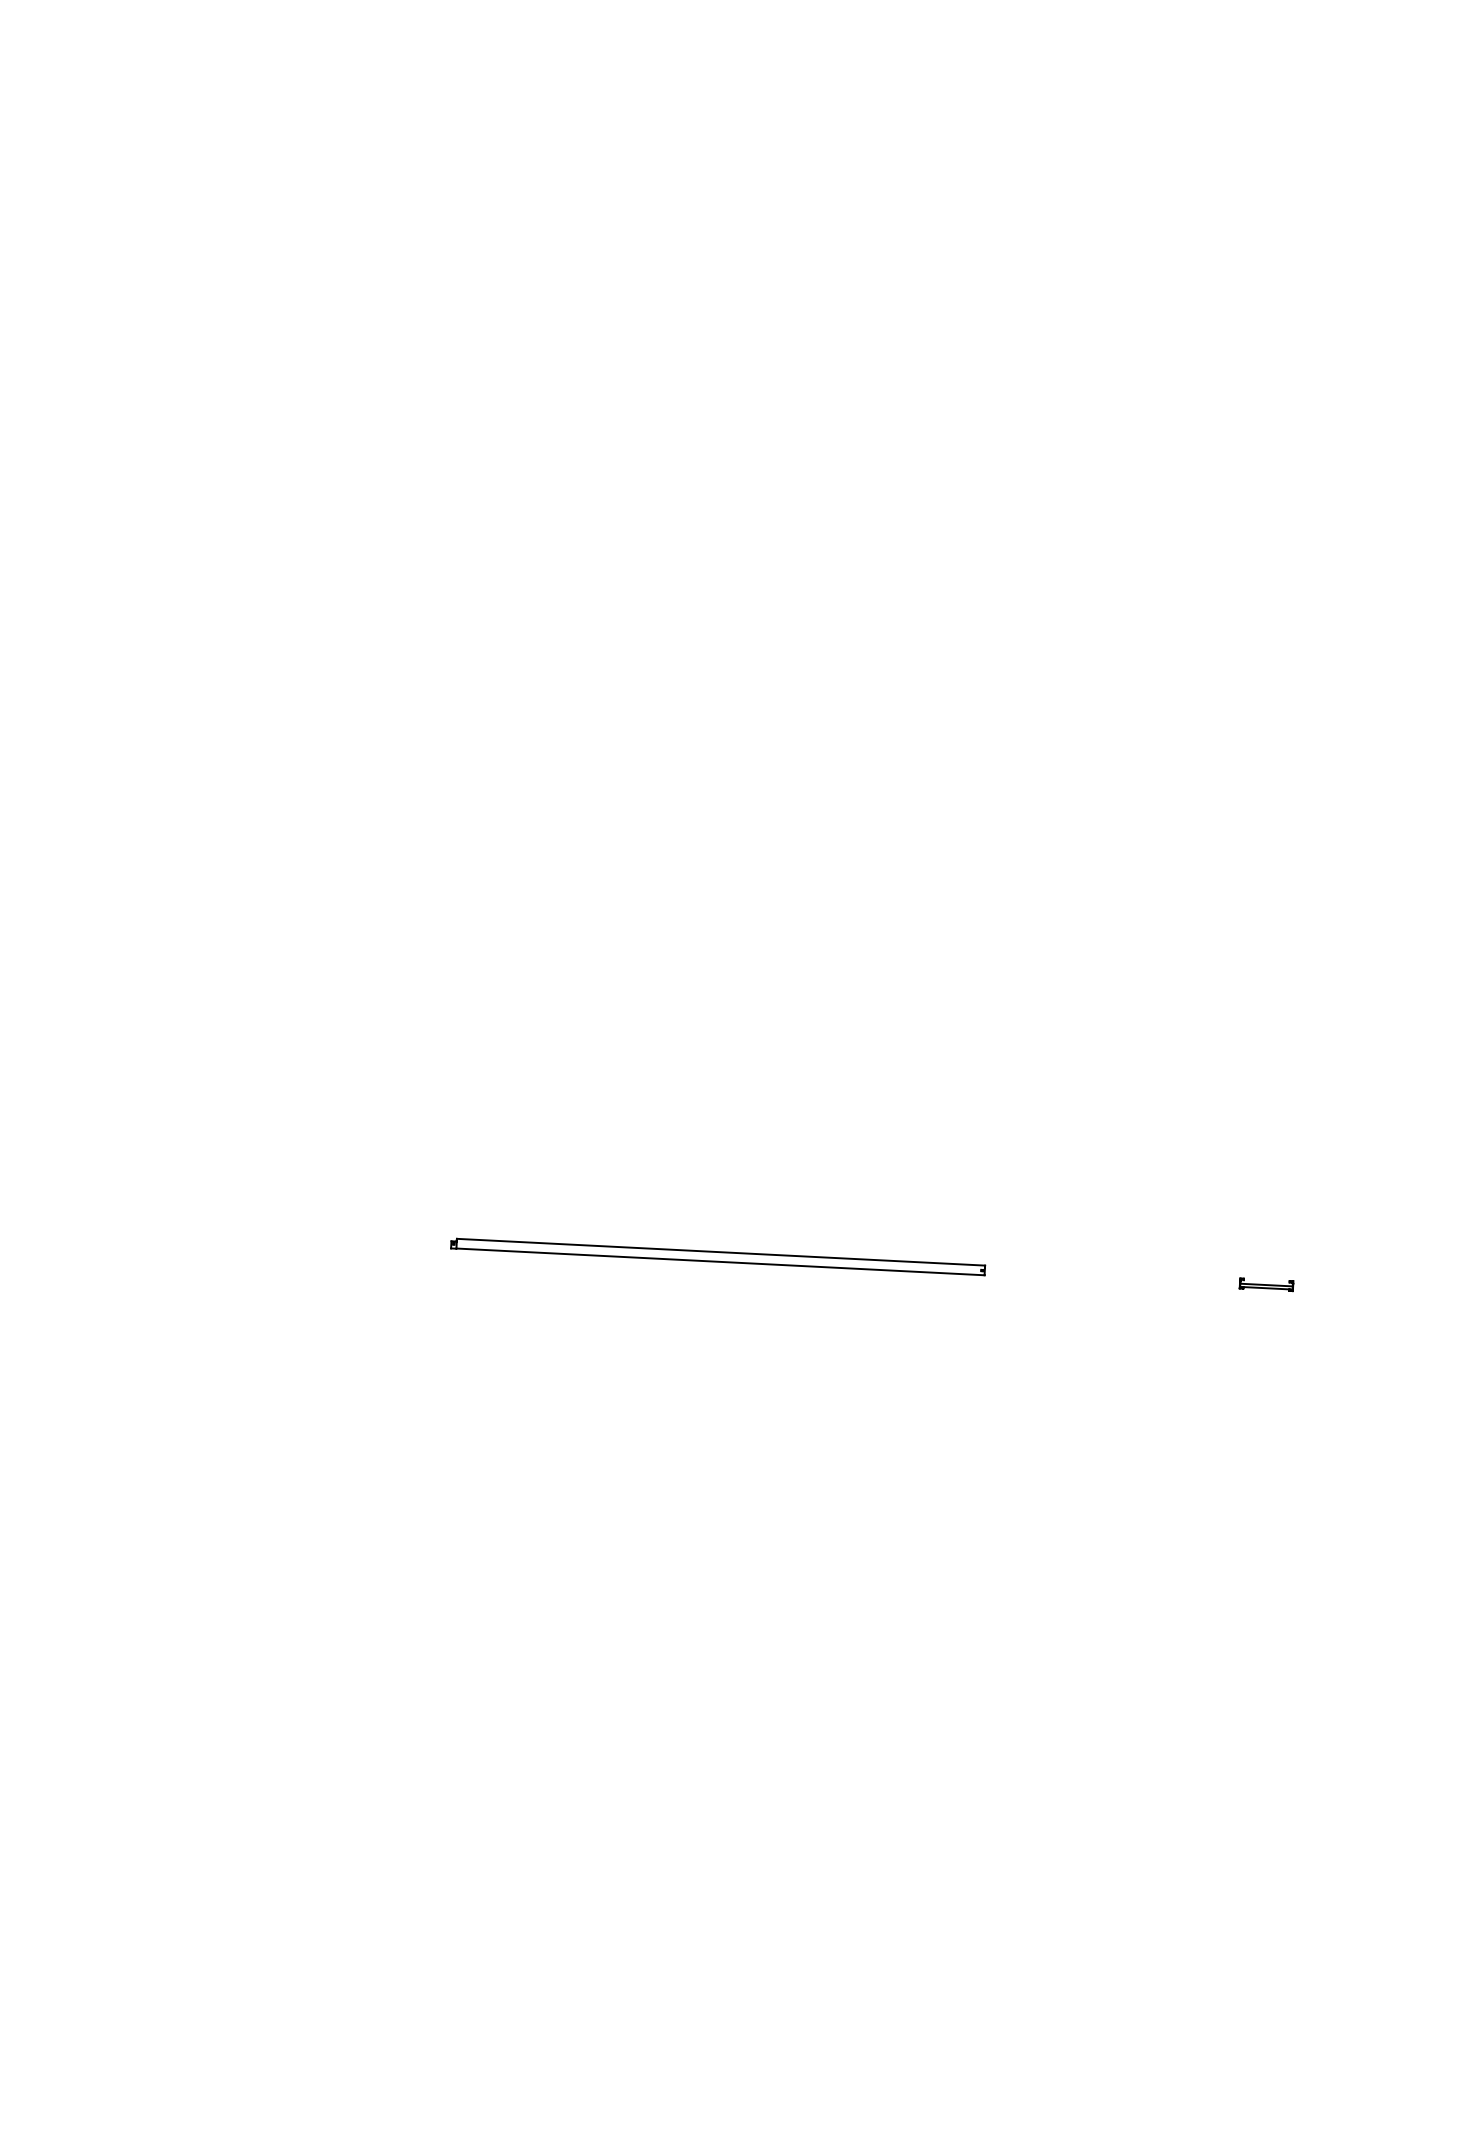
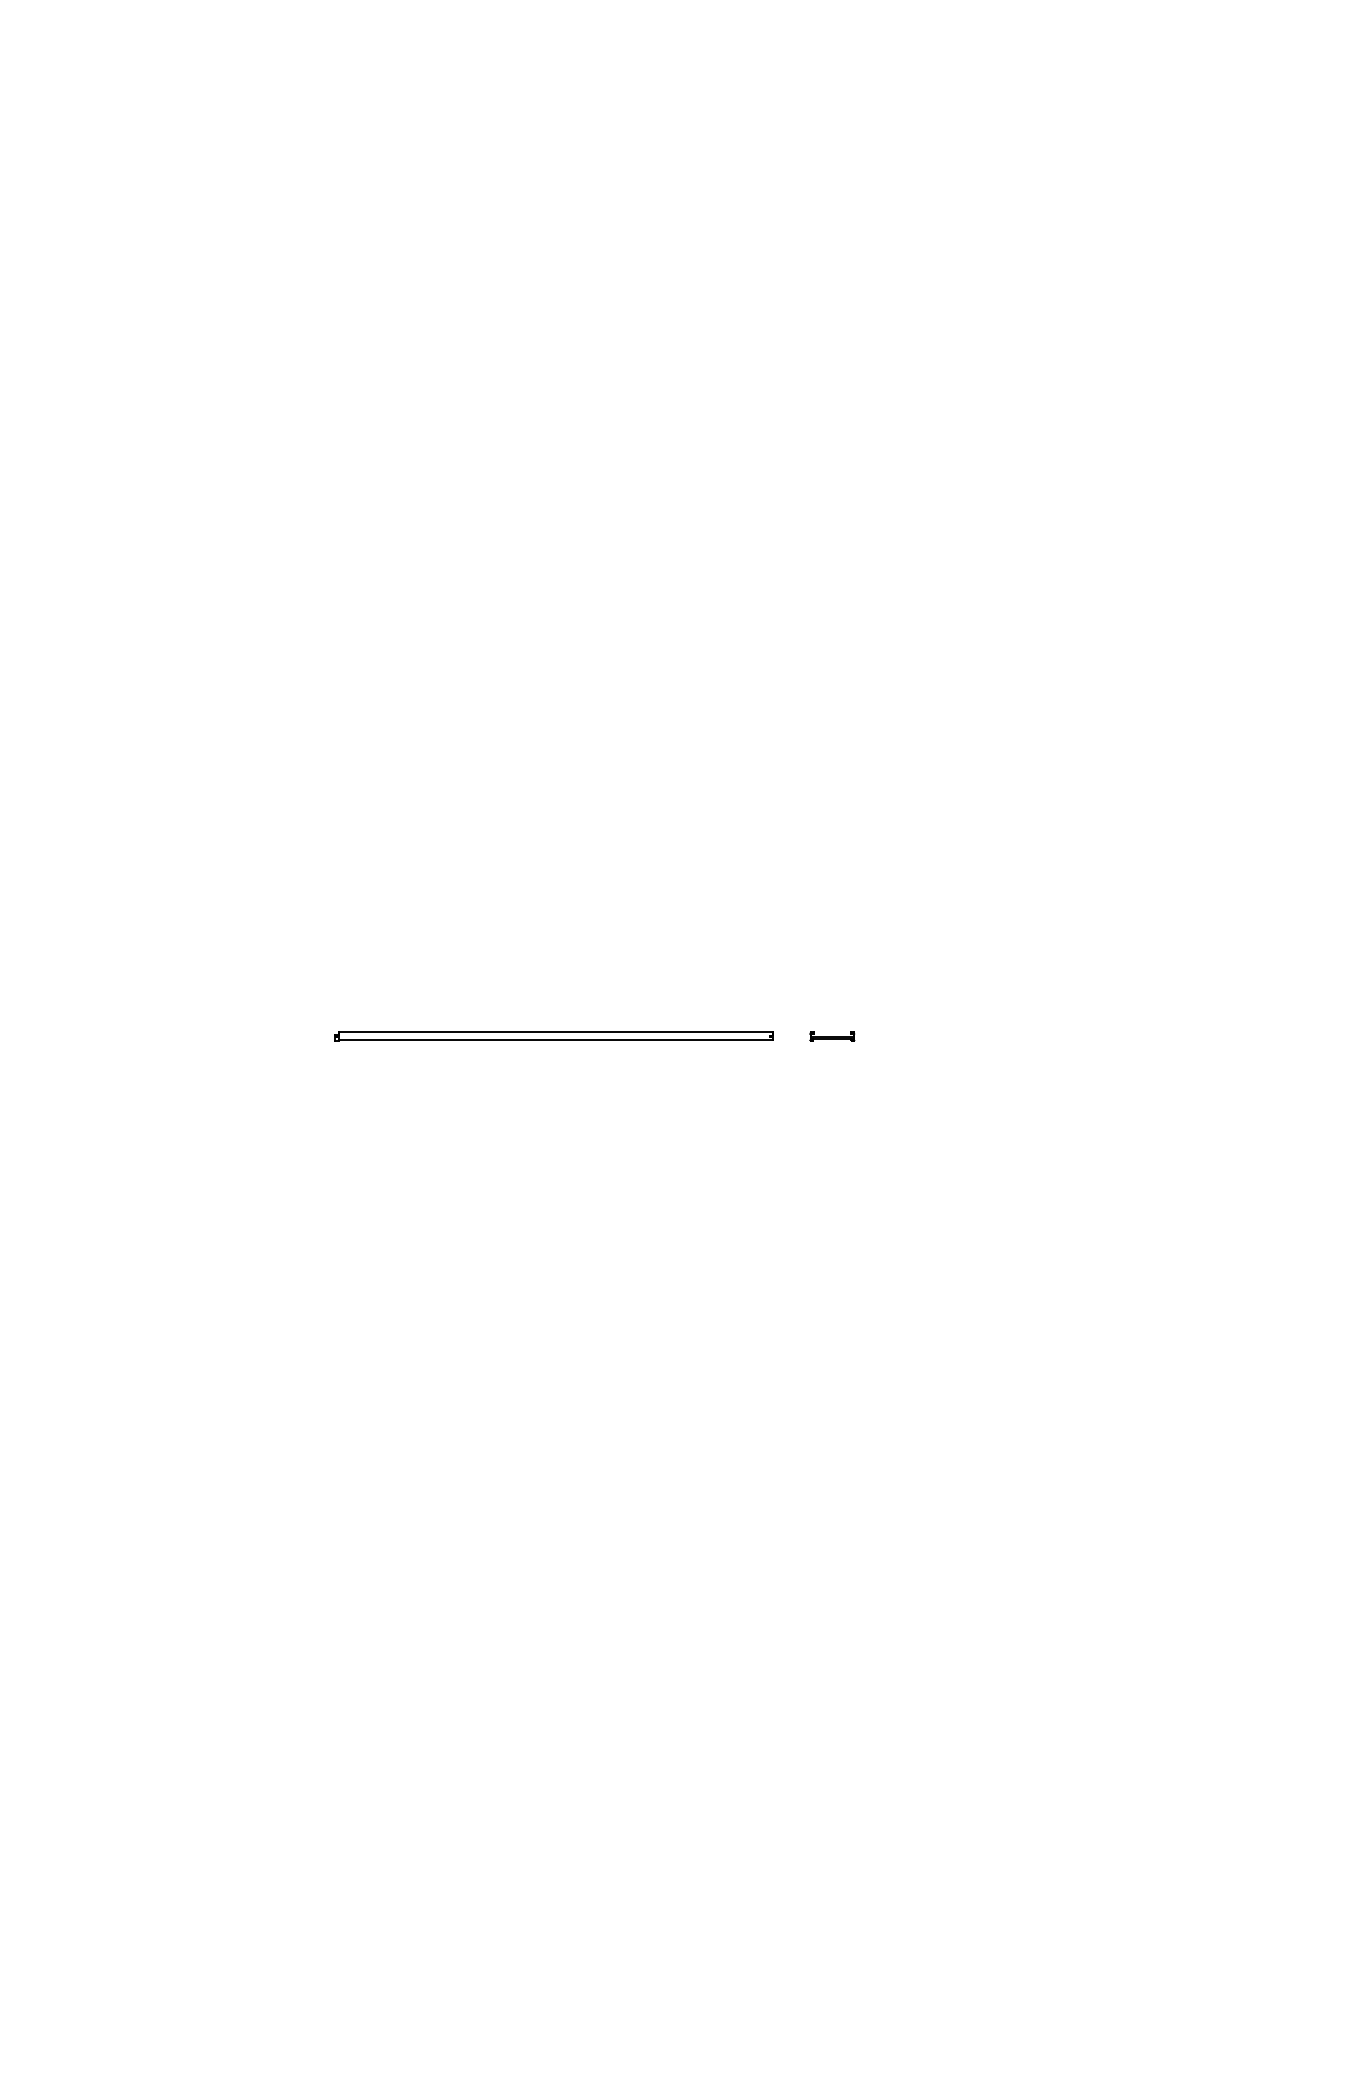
part: (1266, 1284) -> (832, 1036), moved

